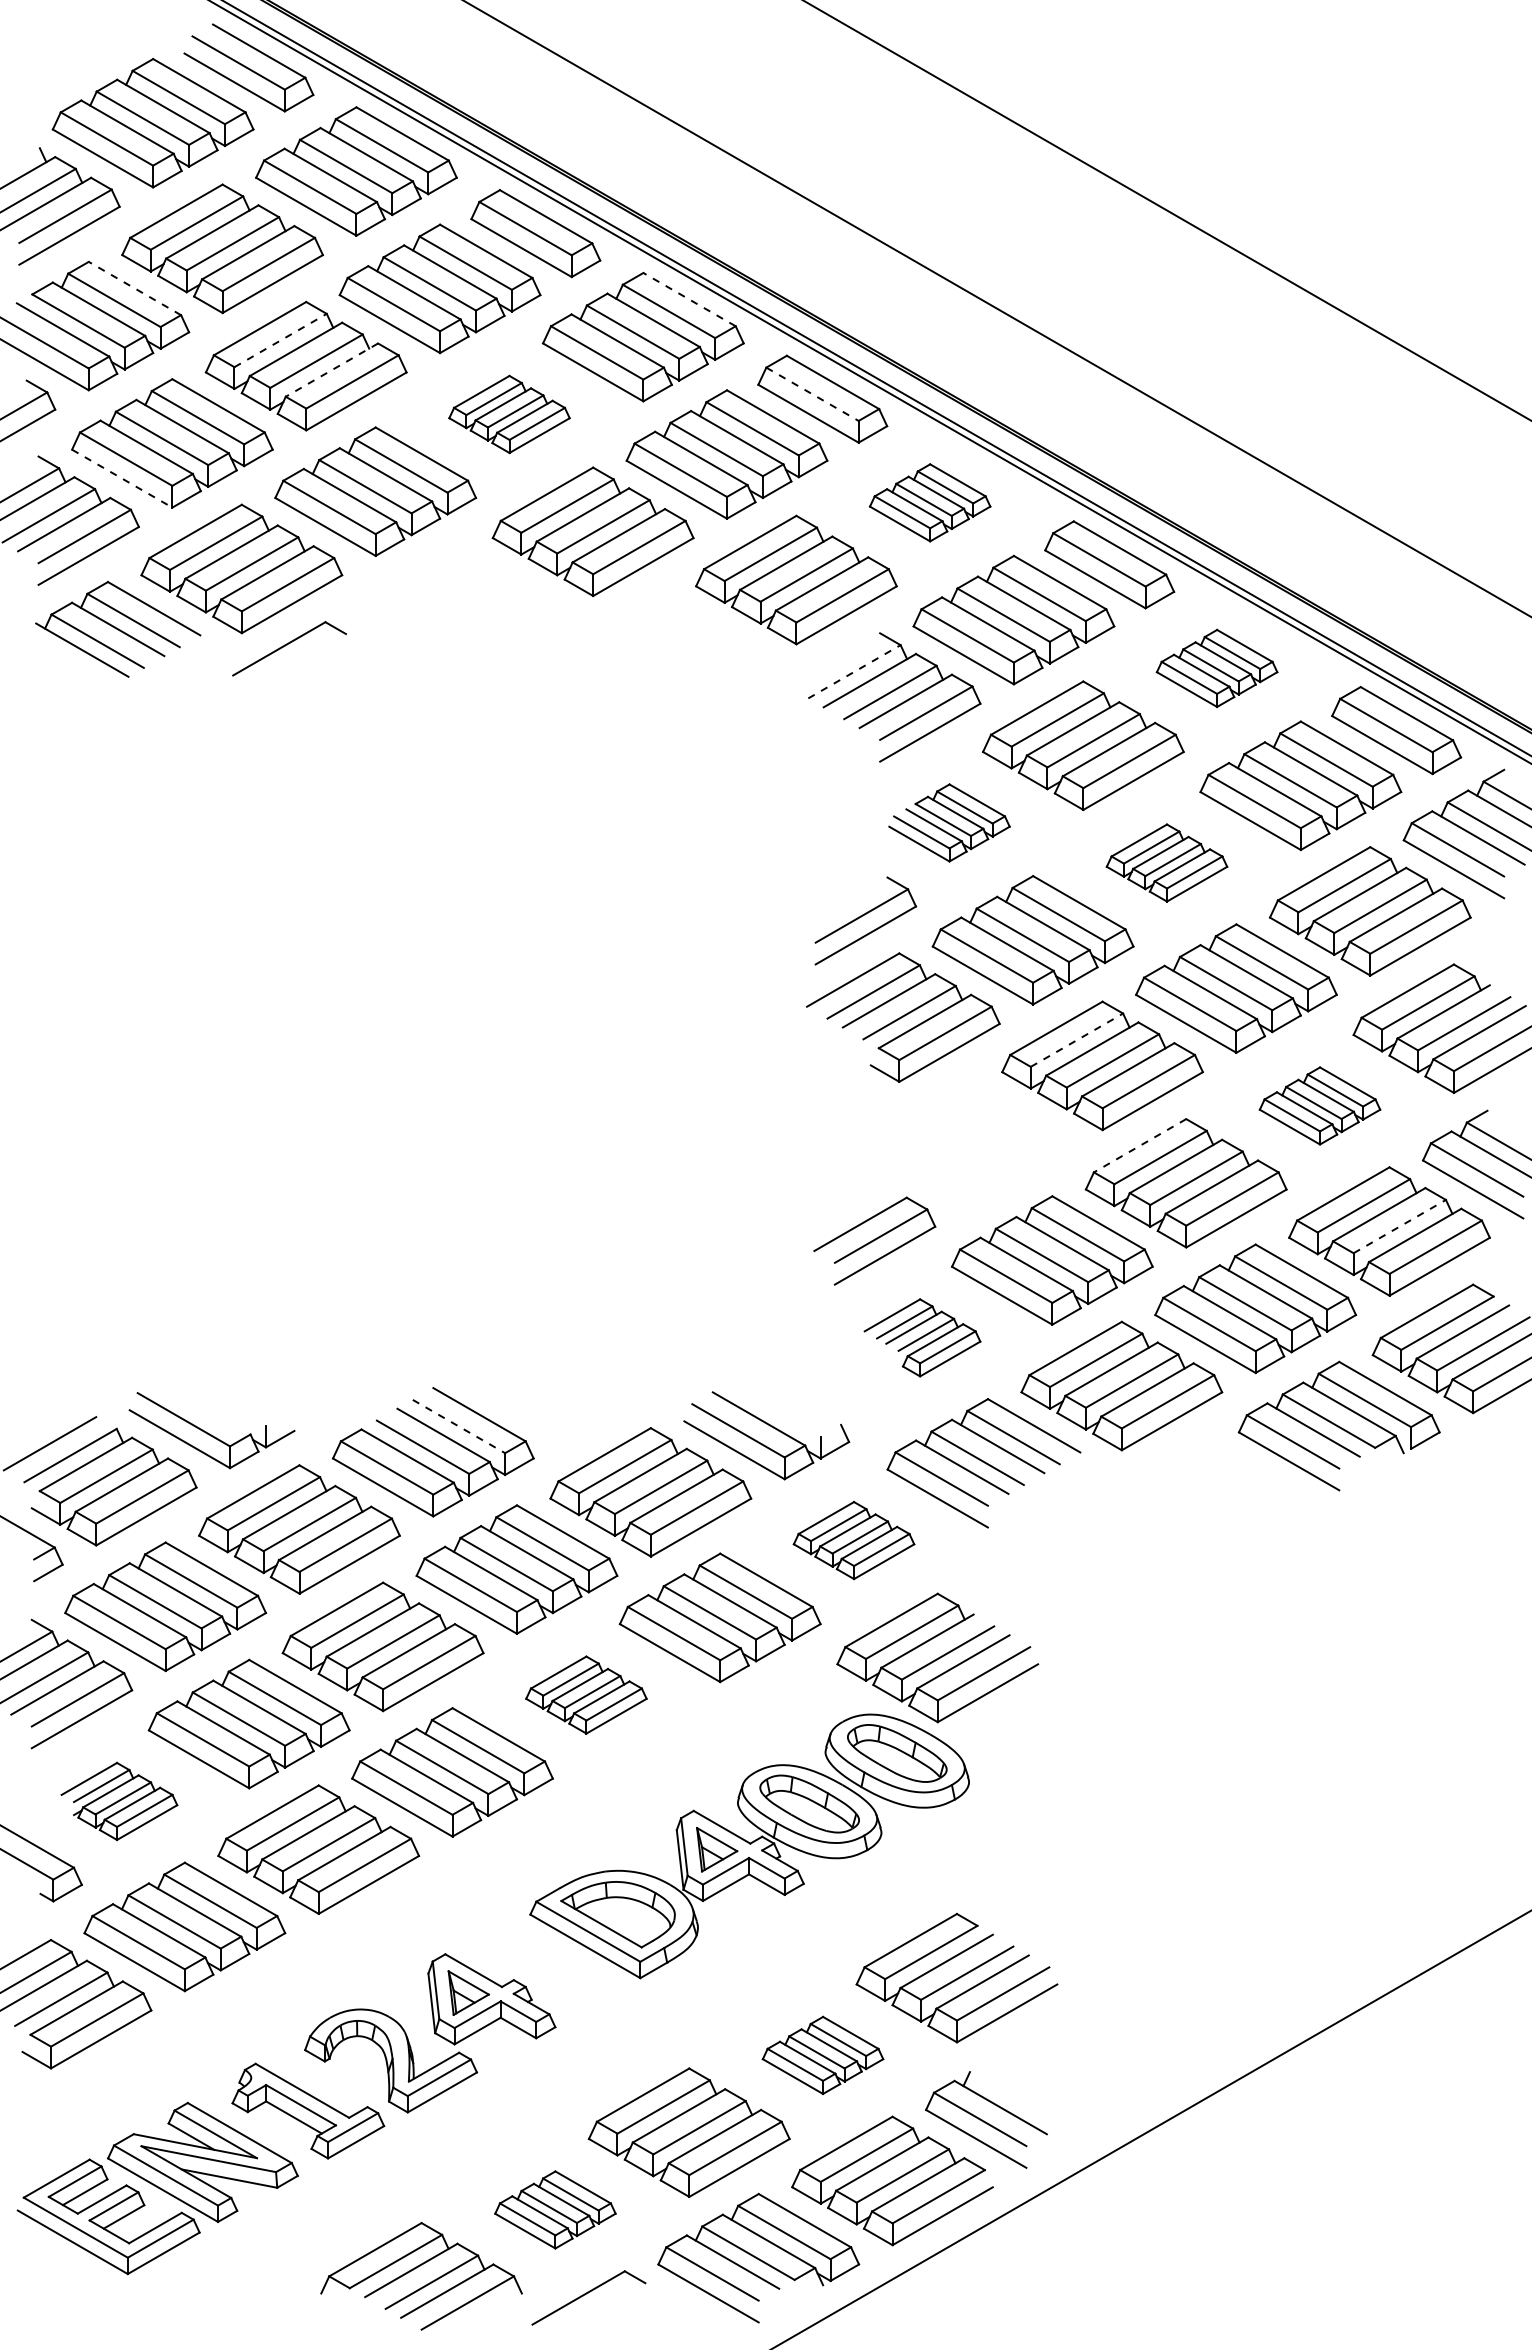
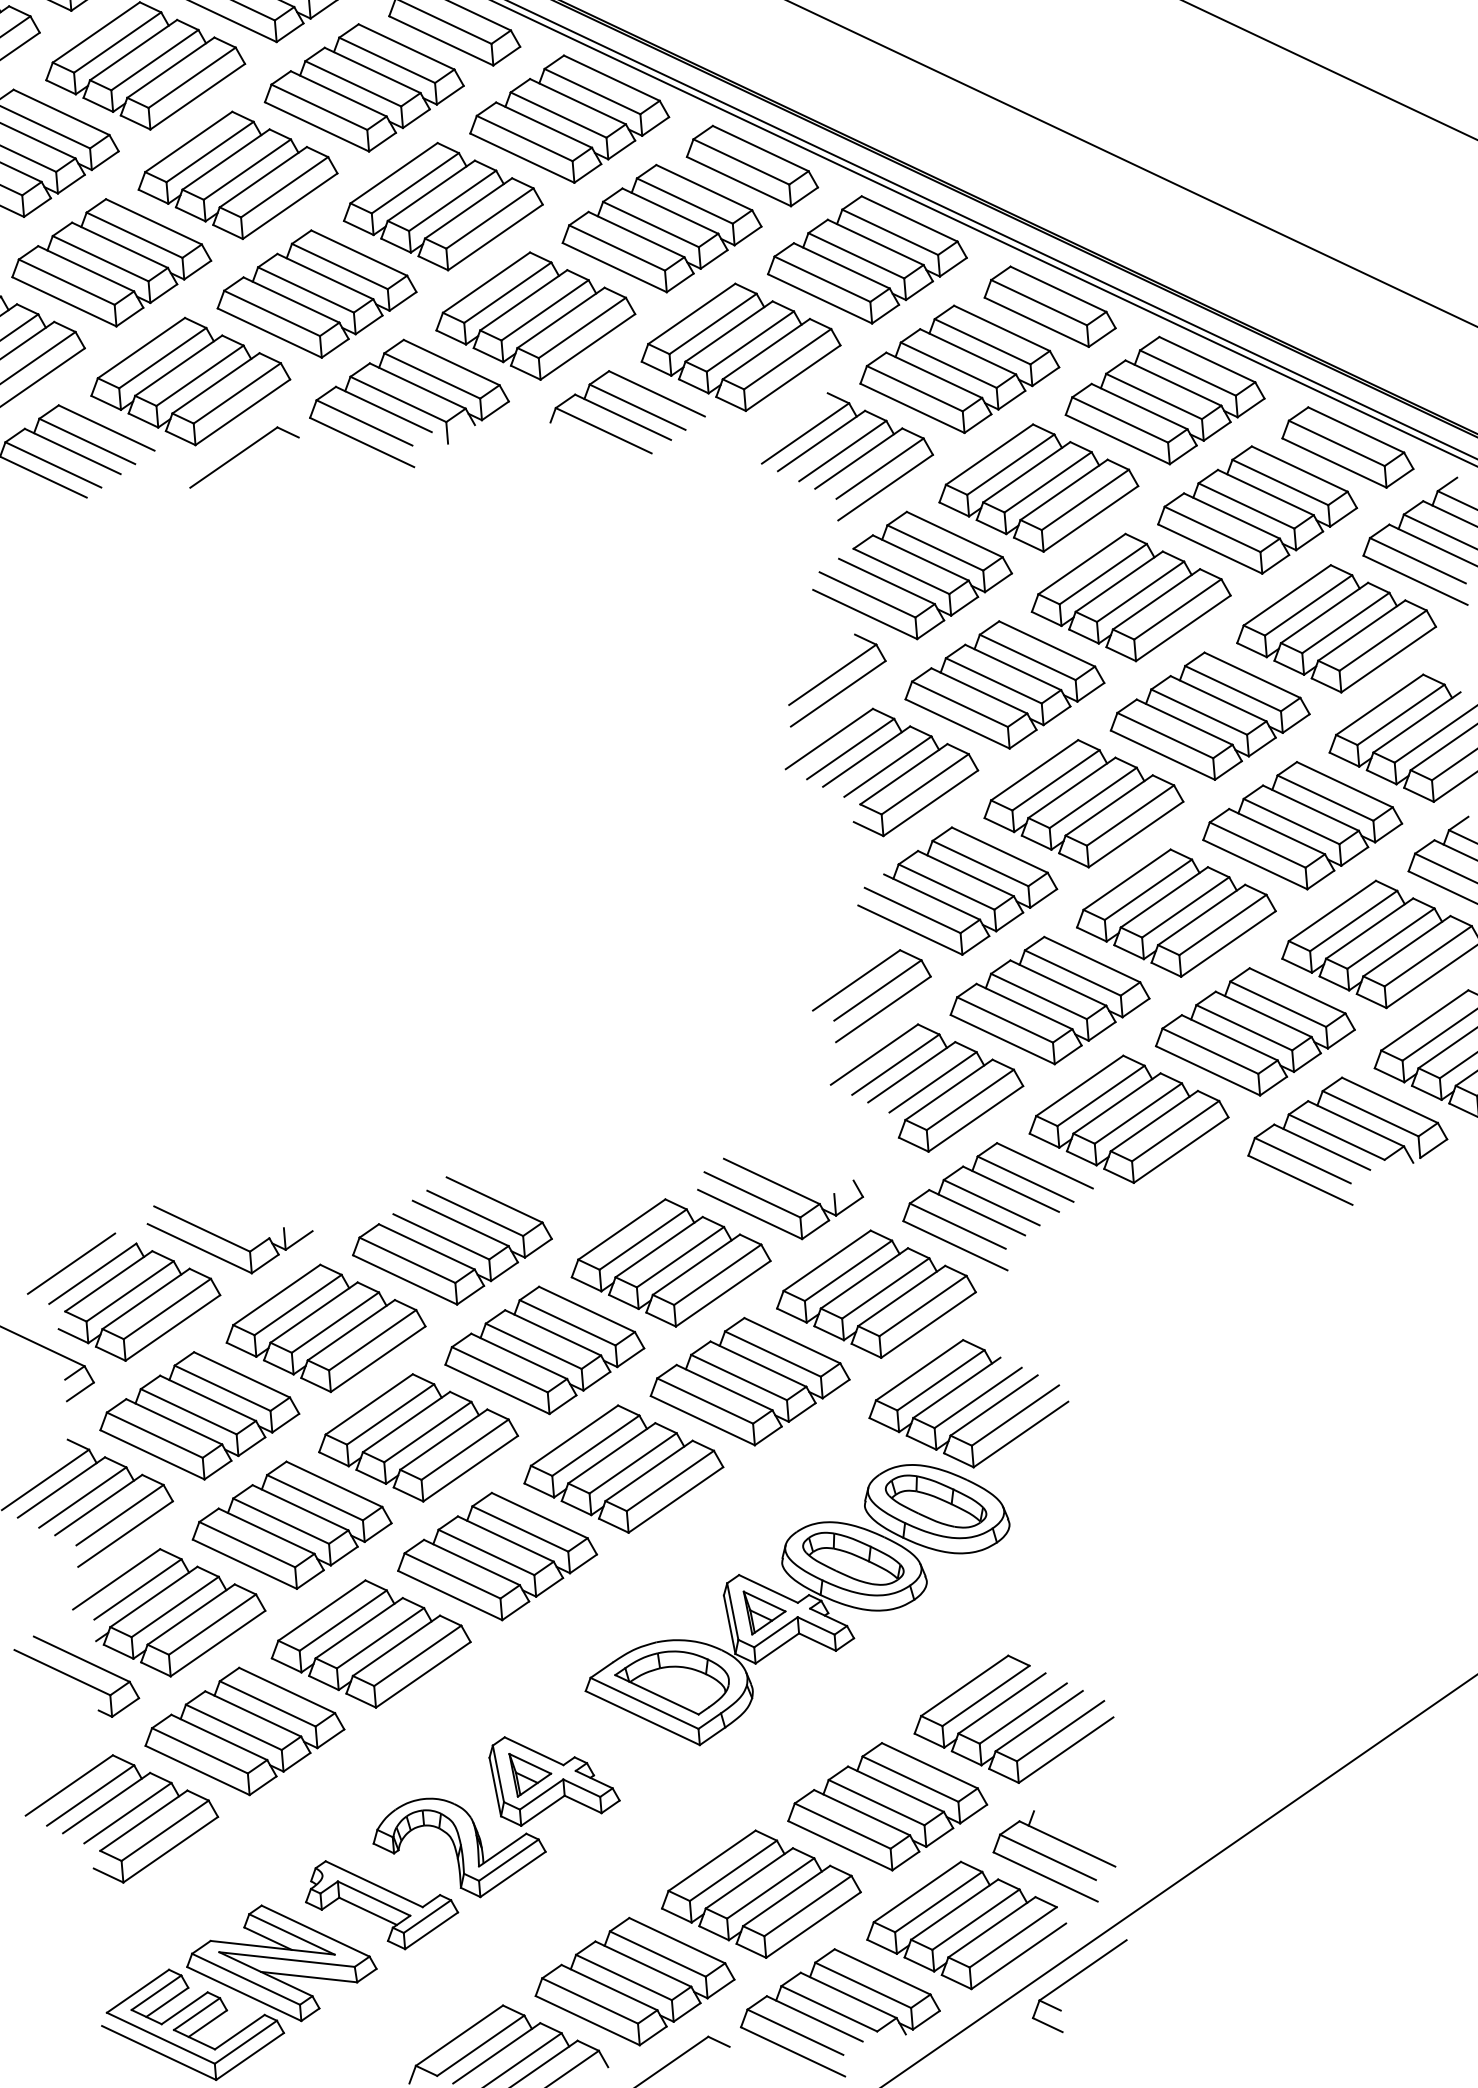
line: (134, 288) -> (61, 112), dashed -> solid
line: (689, 299) -> (611, 78), dashed -> solid
line: (281, 340) -> (210, 151), dashed -> solid
line: (331, 370) -> (262, 177), dashed -> solid
line: (812, 394) -> (741, 162), dashed -> solid
part: (509, 414) -> (442, 206), size x1.67
line: (122, 478) -> (64, 301), dashed -> solid
part: (929, 502) -> (866, 259), size x1.67
part: (458, 608) -> (408, 403), added
part: (676, 636) -> (626, 413), added
part: (1216, 668) -> (1163, 400), size x1.67
line: (854, 671) -> (805, 433), dashed -> solid
part: (949, 822) -> (911, 575), size x1.67
part: (1166, 862) -> (1130, 596), size x1.67
line: (1077, 1039) -> (1056, 779), dashed -> solid
part: (1319, 1105) -> (1301, 825), size x1.67
part: (968, 1142) -> (956, 890), added
line: (1139, 1146) -> (1126, 880), dashed -> solid
line: (1400, 1226) -> (1391, 938), dashed -> solid
part: (922, 1337) -> (927, 1087), size x1.67
line: (459, 1426) -> (475, 1213), dashed -> solid
part: (853, 1540) -> (875, 1294), size x1.67
part: (586, 1694) -> (623, 1468), size x1.67
part: (119, 1801) -> (169, 1612), size x1.67
part: (822, 2055) -> (886, 1806), size x1.67
part: (555, 2209) -> (634, 1981), size x1.67
part: (996, 2242) -> (1074, 1977), added

